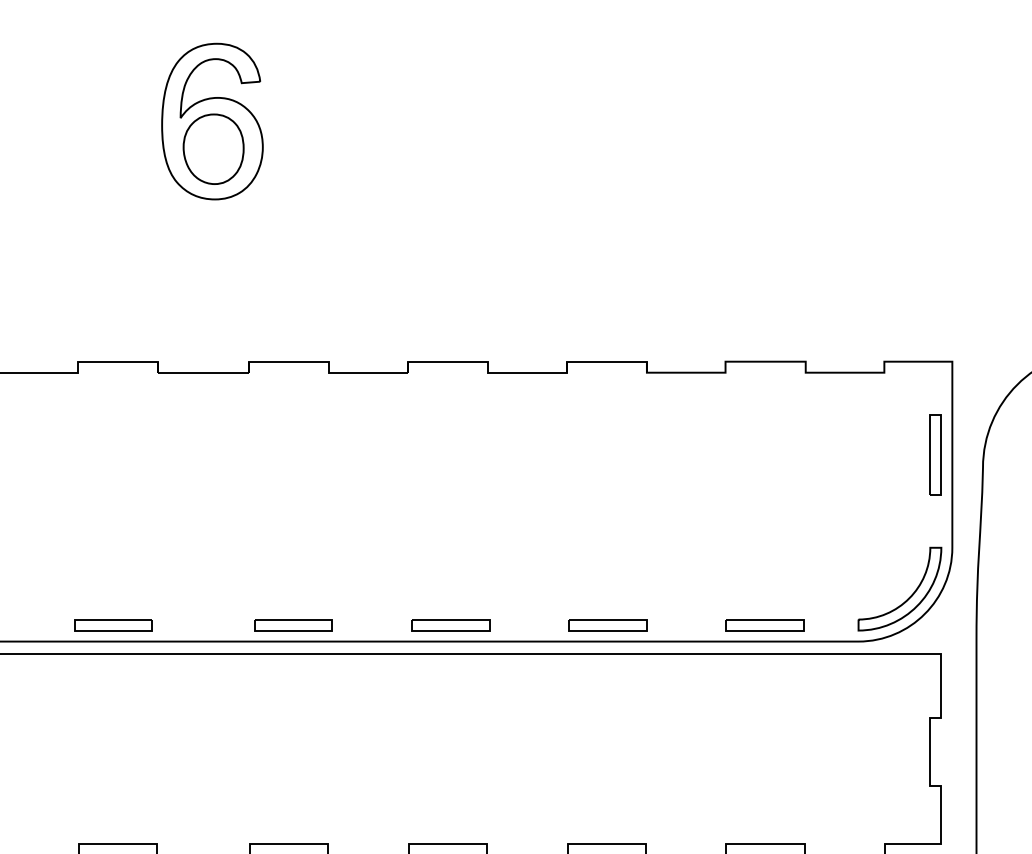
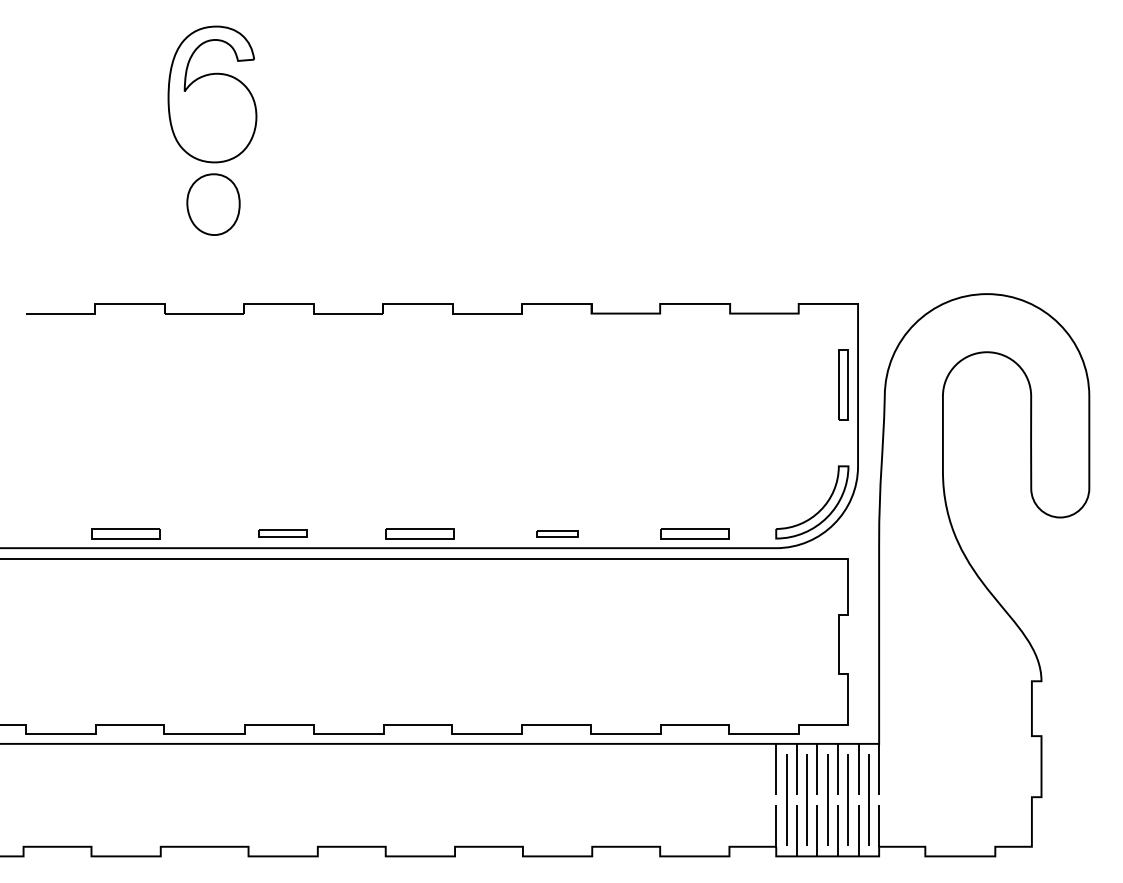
part: (213, 149) -> (213, 204), moved
part: (292, 624) -> (282, 533), size x0.7
part: (607, 624) -> (557, 533), size x0.6

